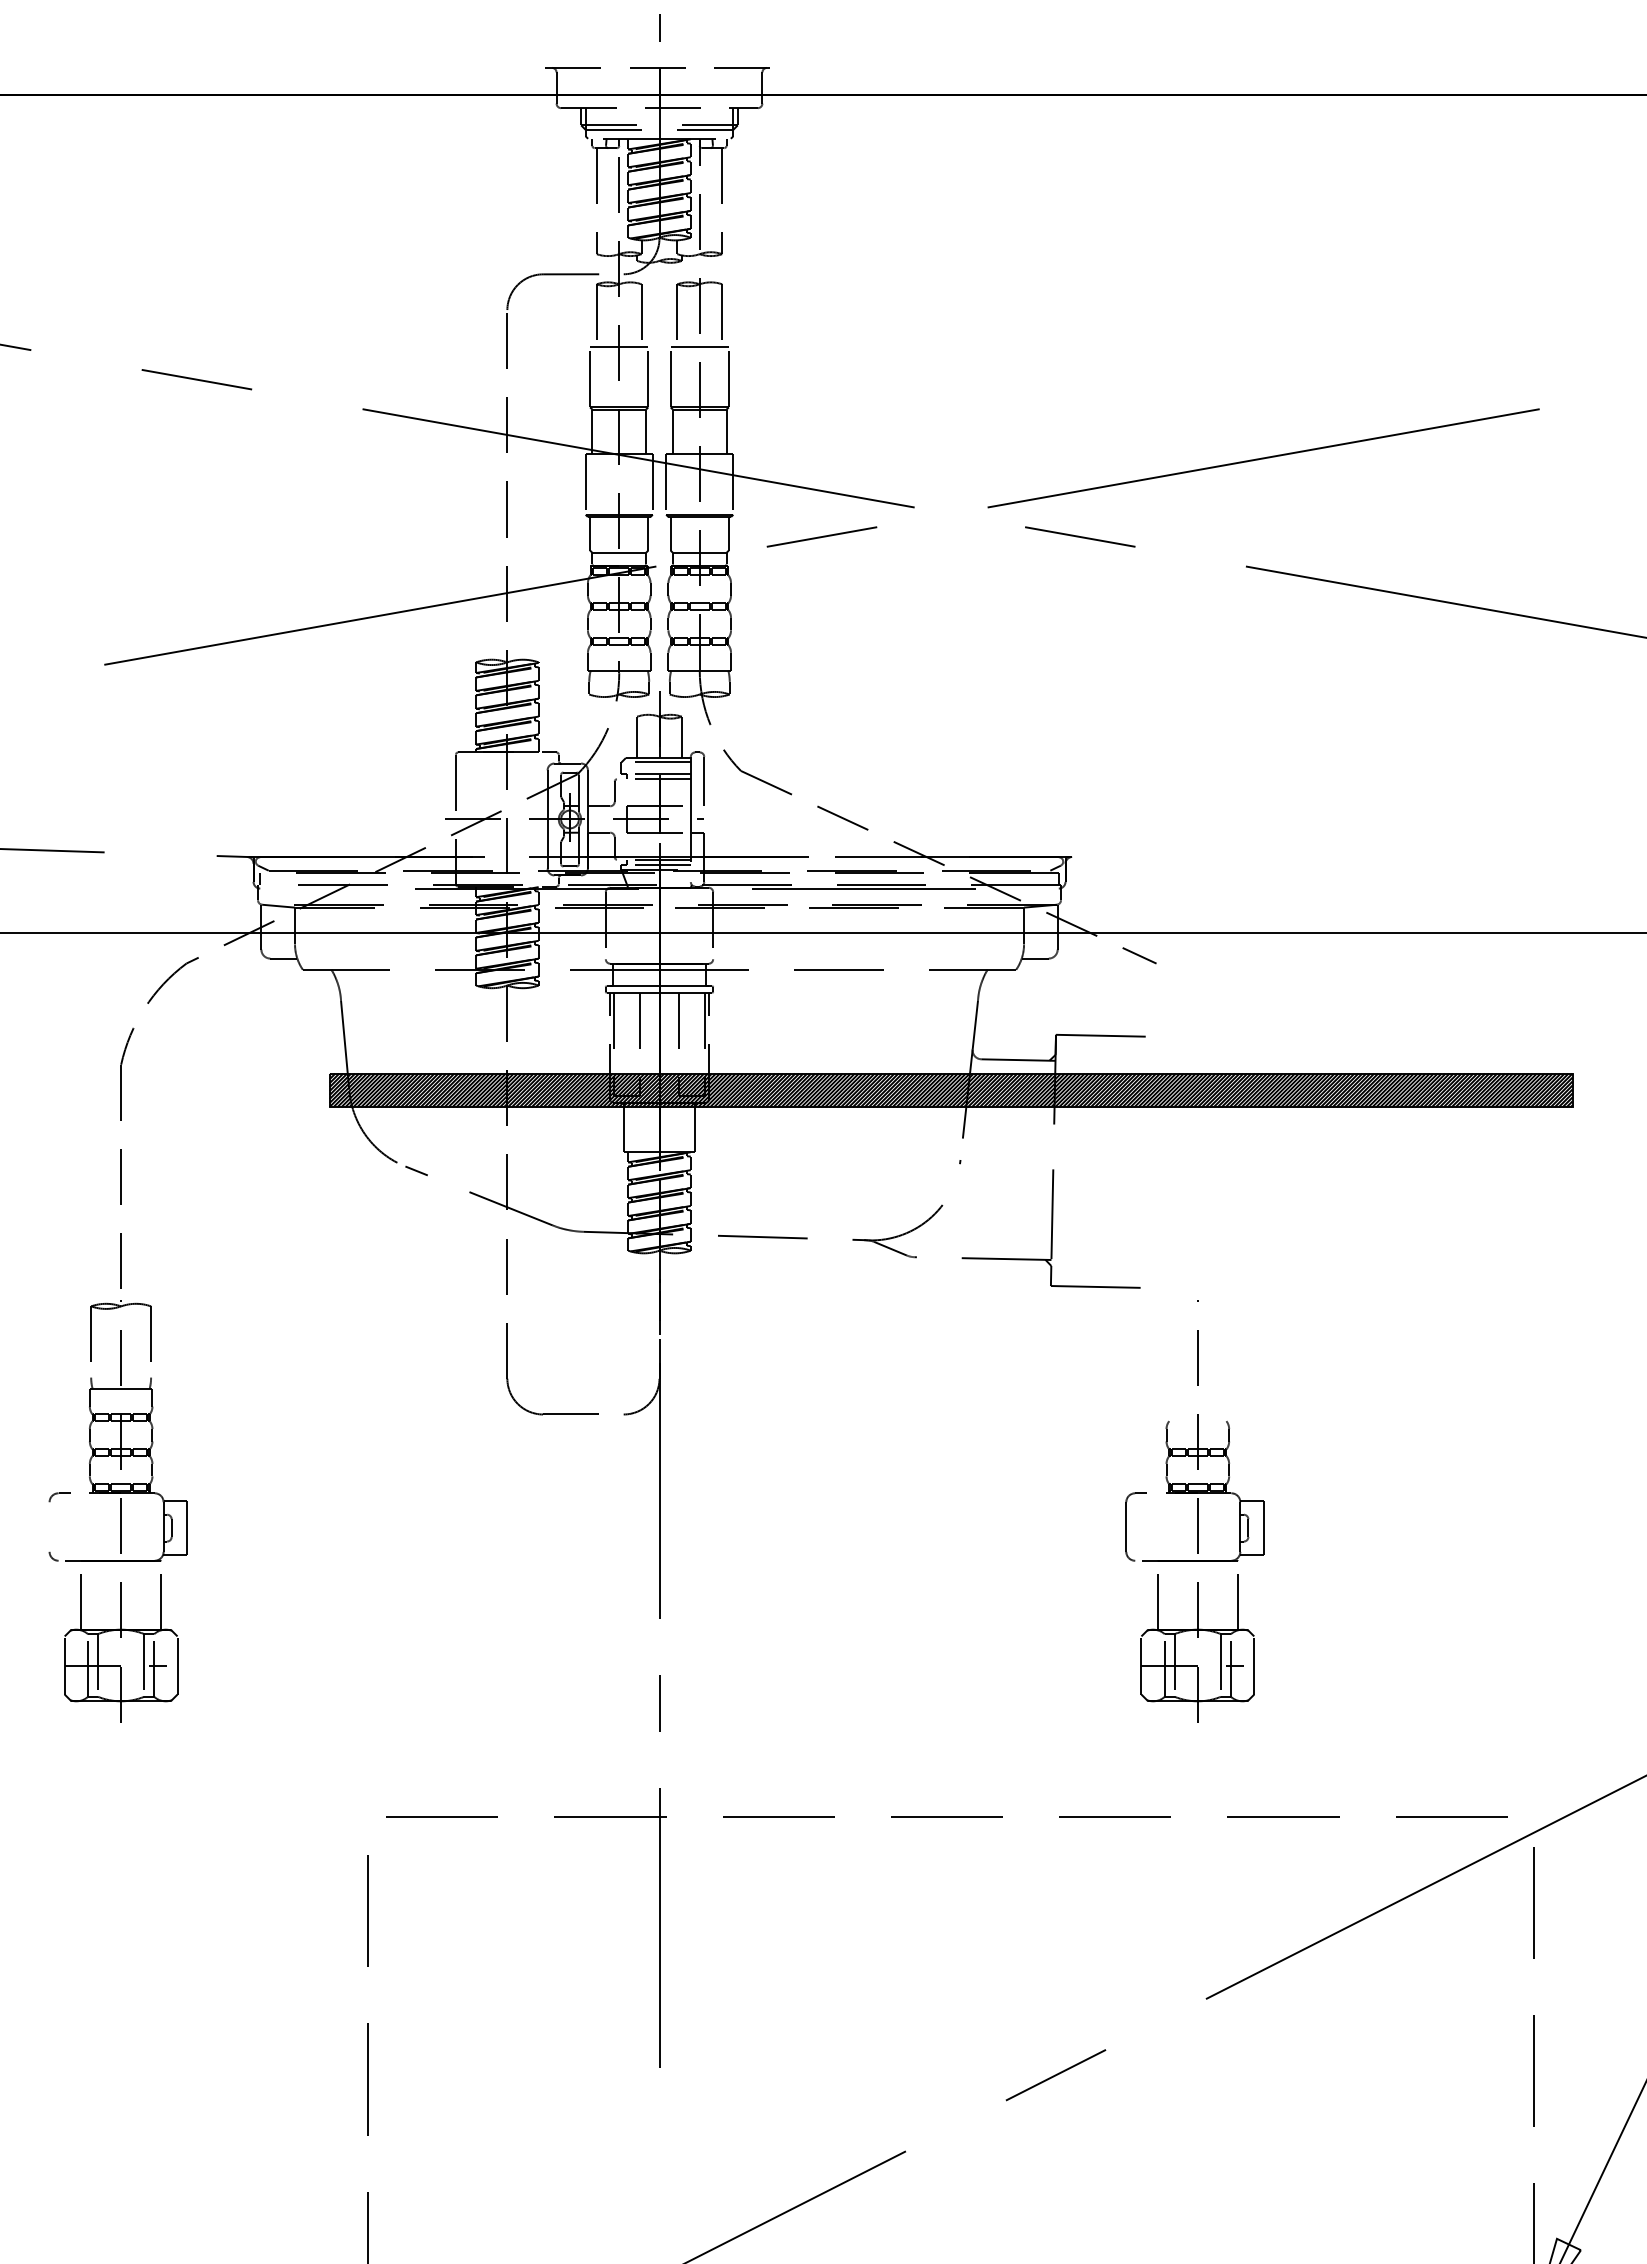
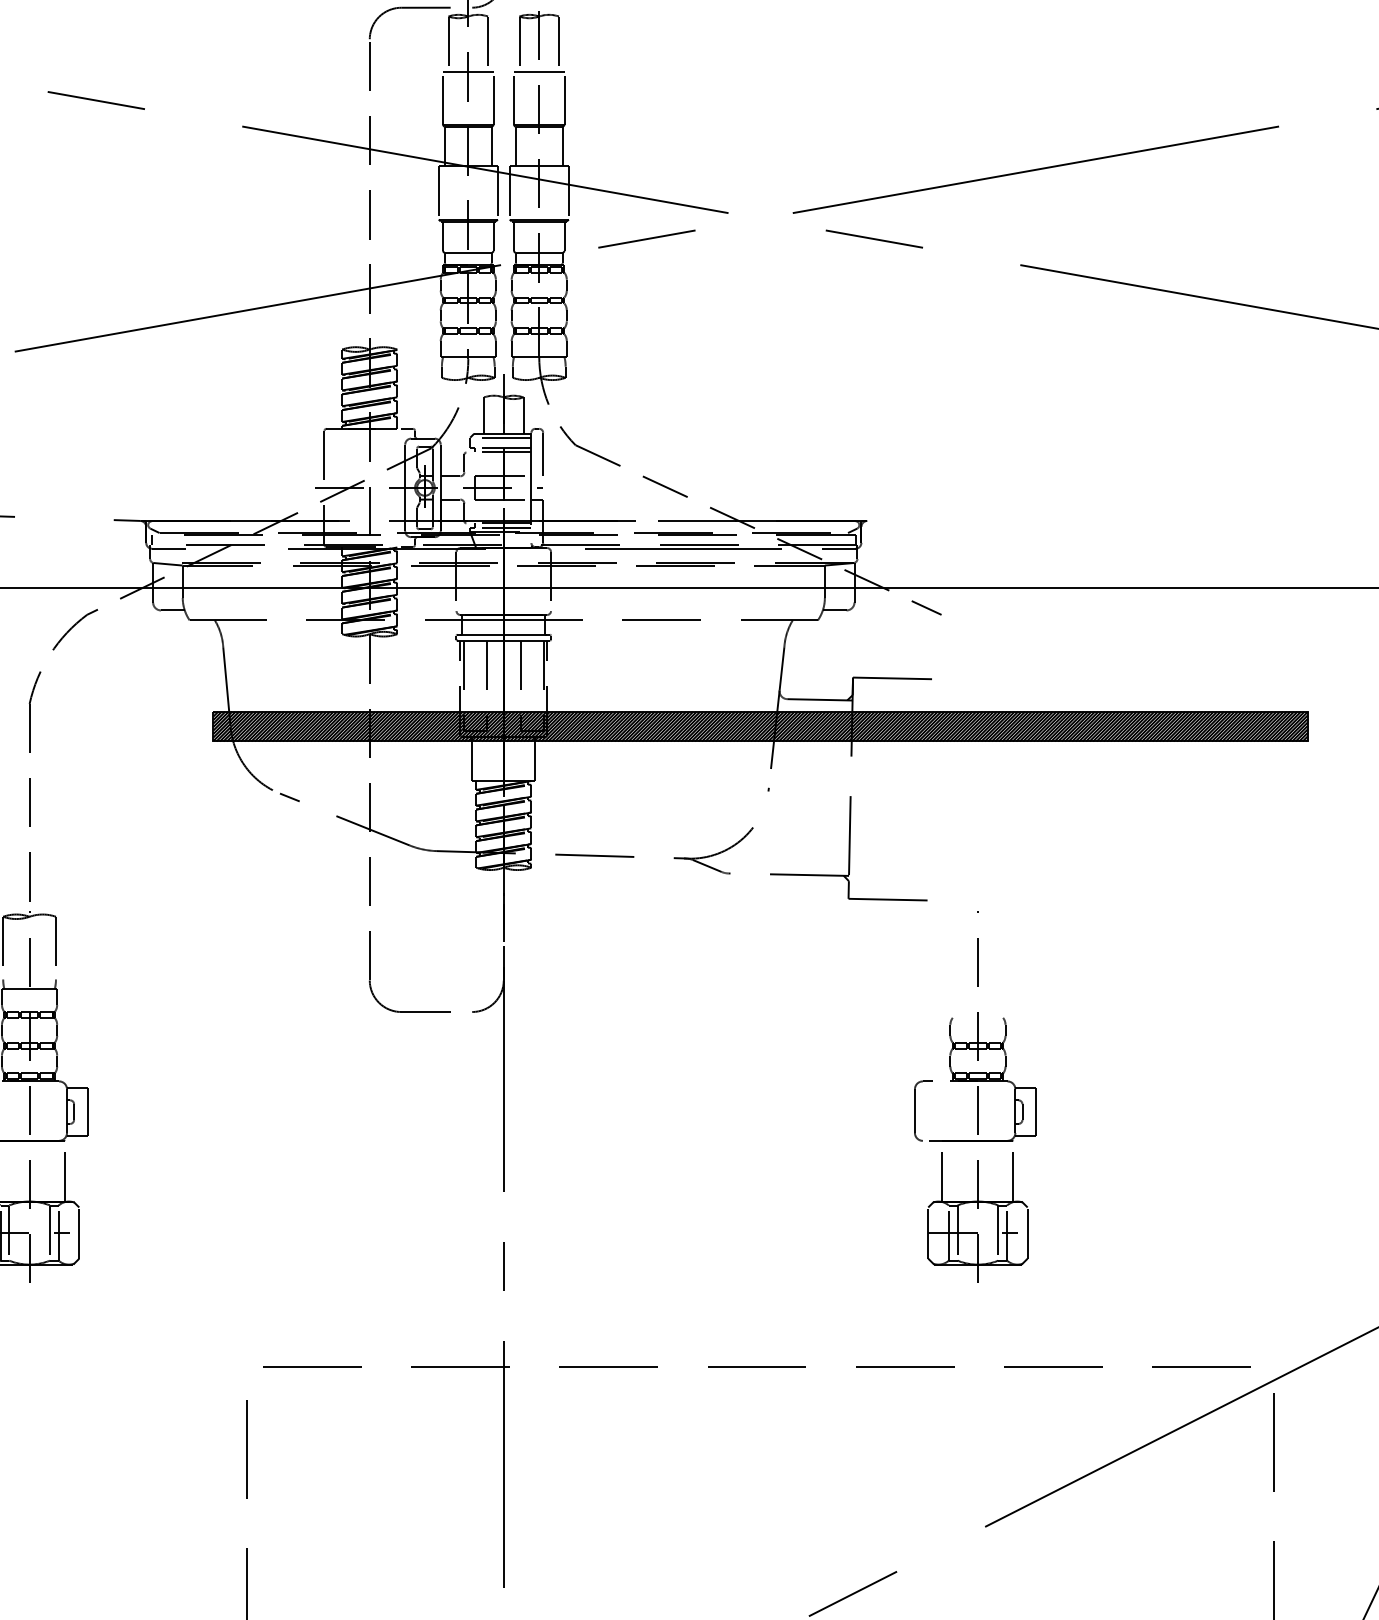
line: (279, 888) -> (169, 548), added
line: (1039, 888) -> (838, 548), added

